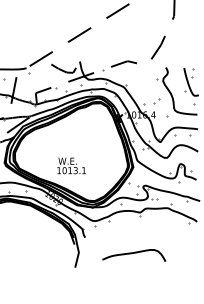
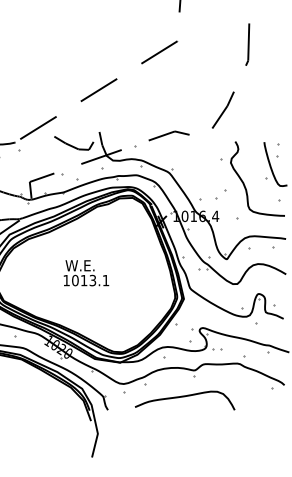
text: (71, 165) -> (86, 272), moved
curve: (134, 253) -> (185, 397), moved

